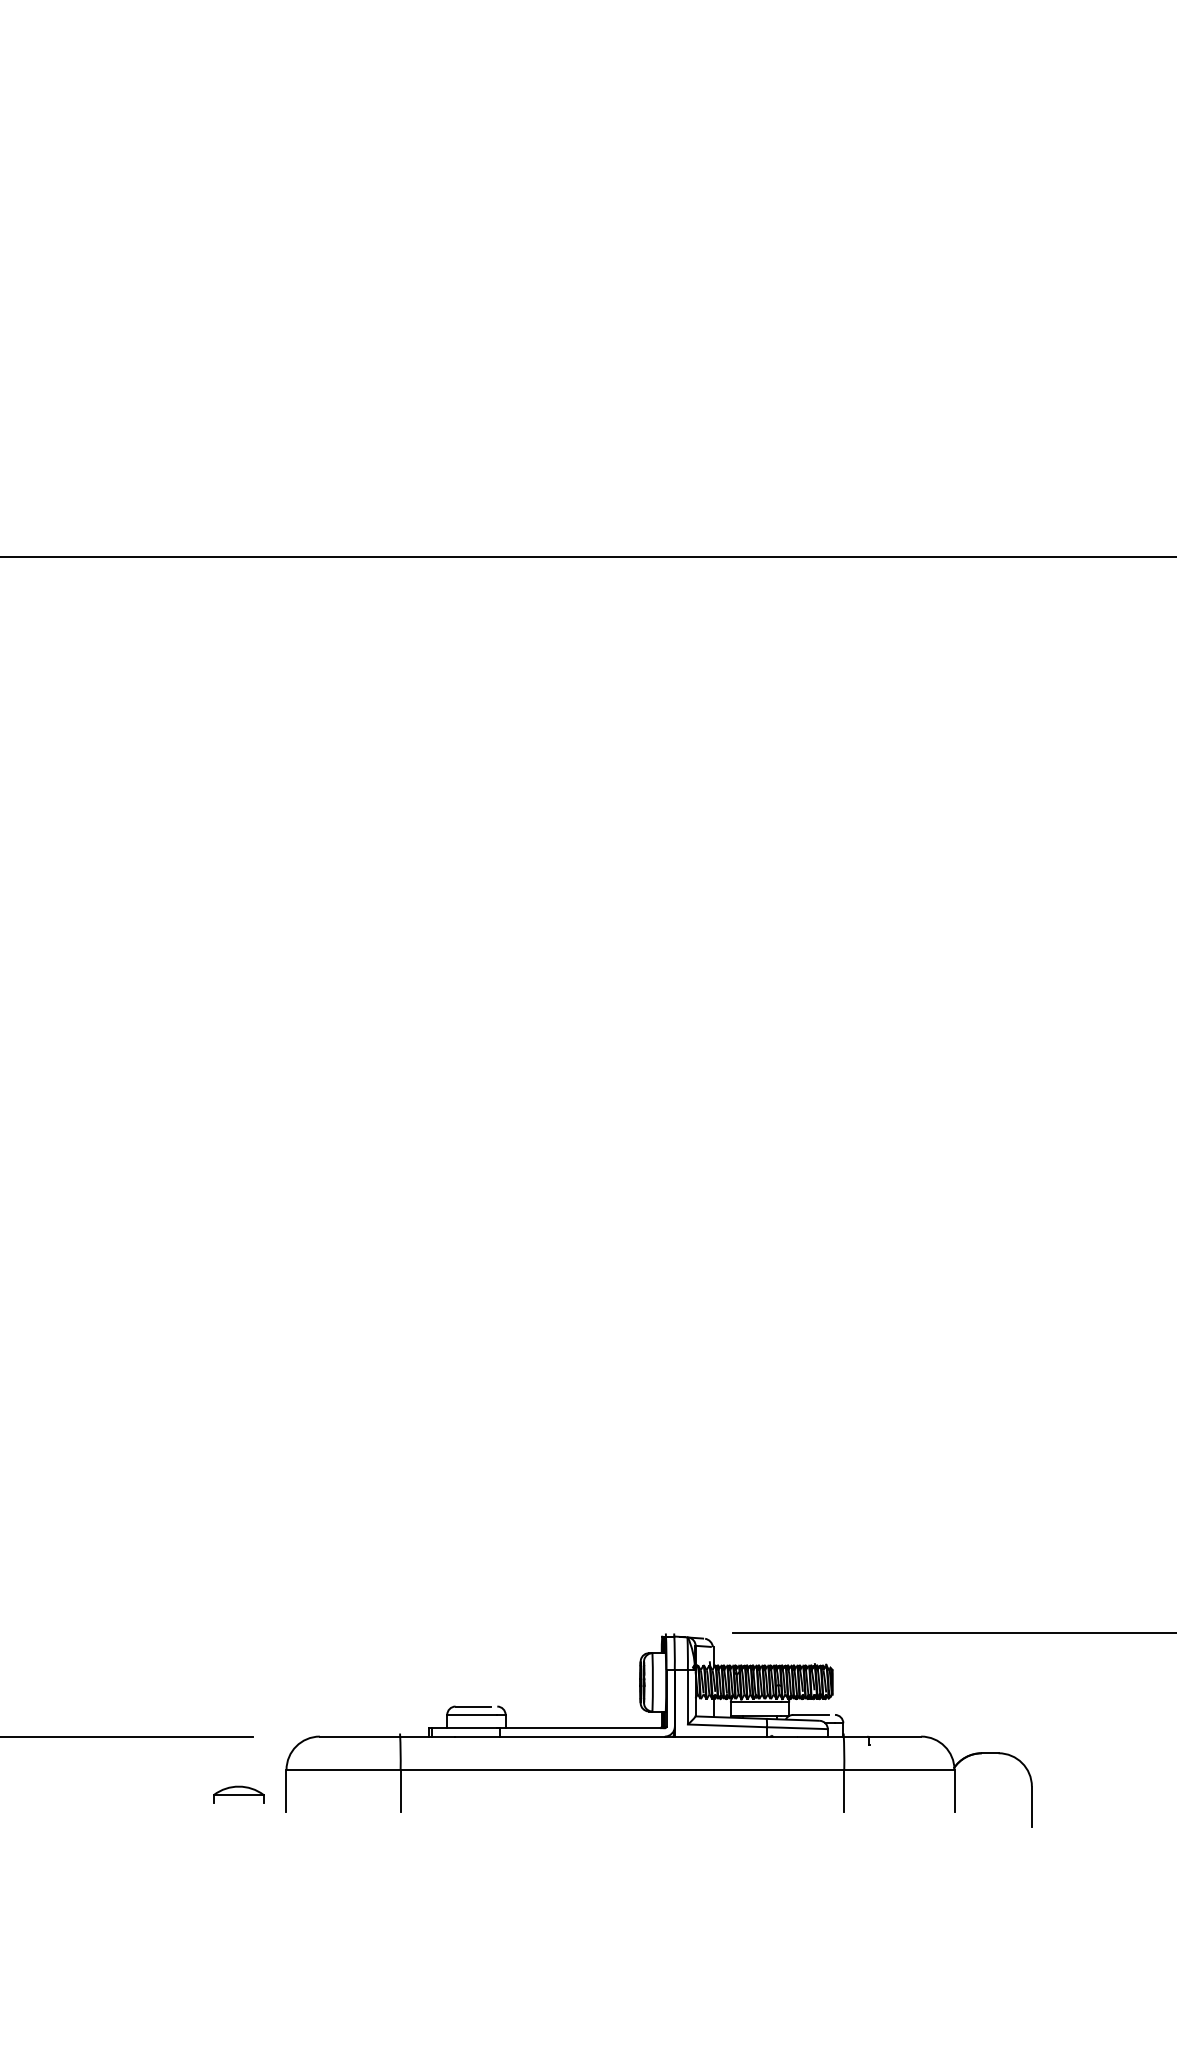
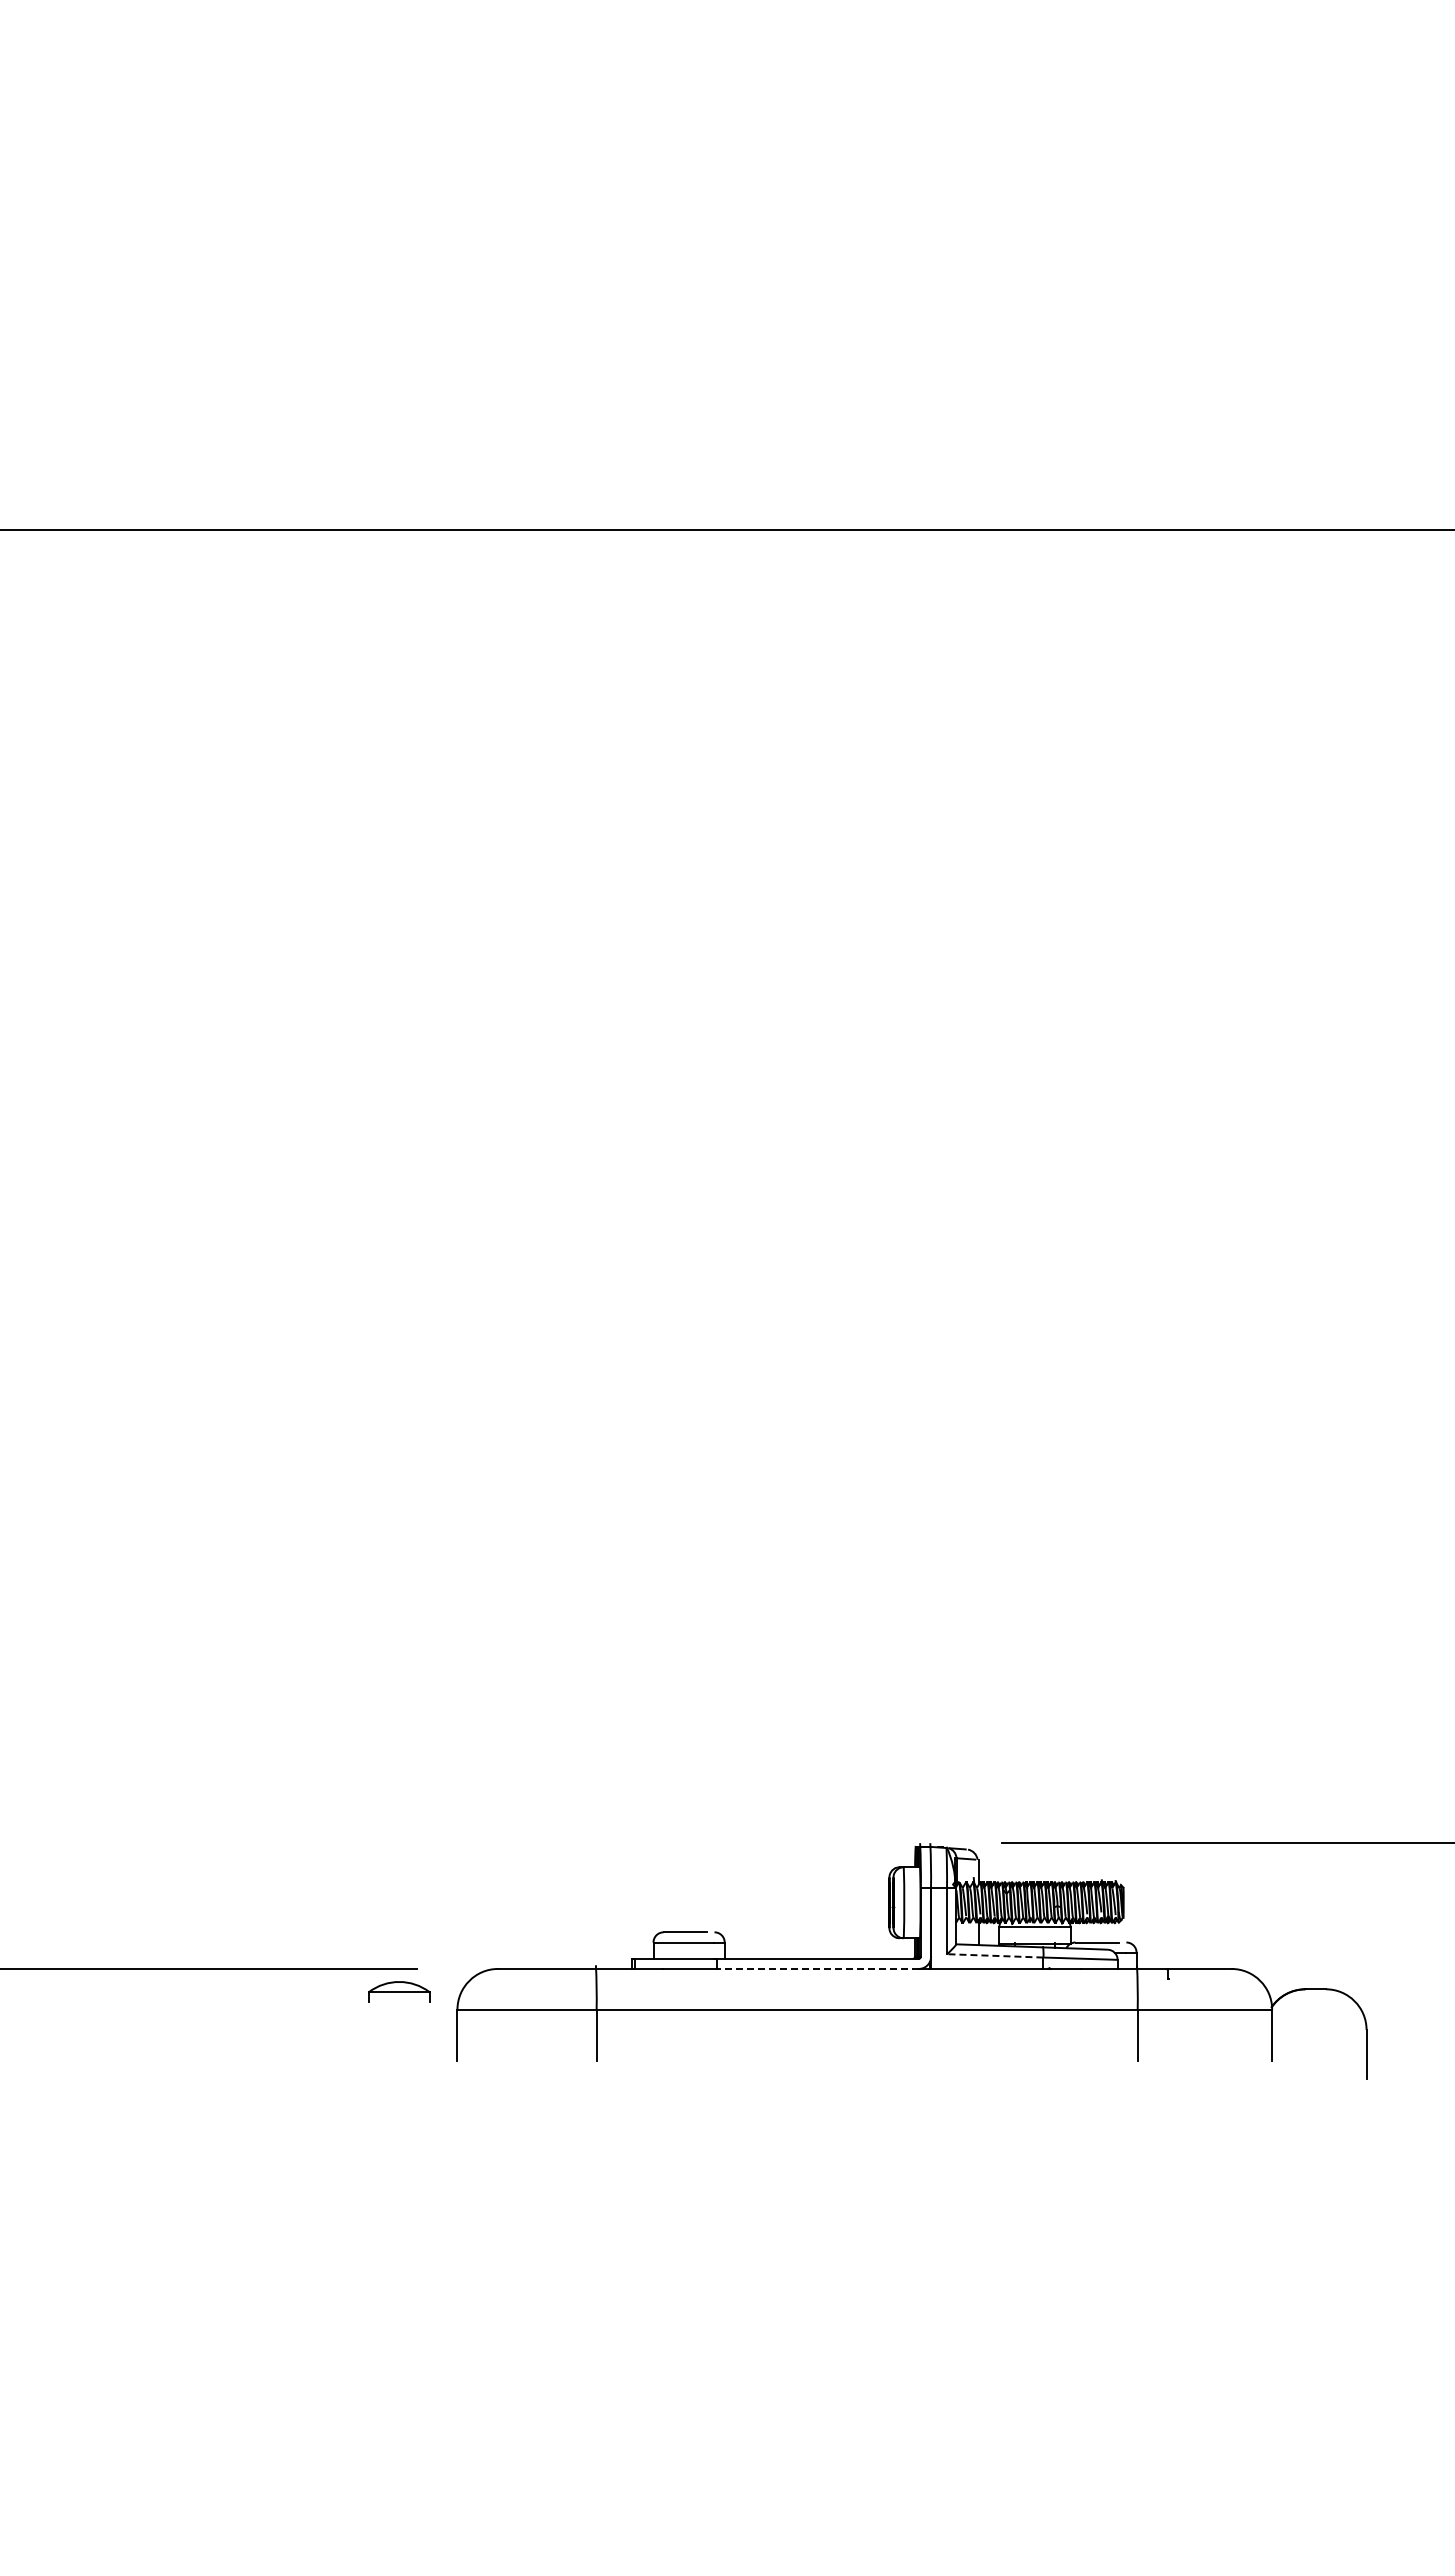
line: (726, 1725) -> (994, 1955), solid -> dashed
line: (582, 1736) -> (818, 1968), solid -> dashed
part: (239, 1794) -> (399, 1991), moved

